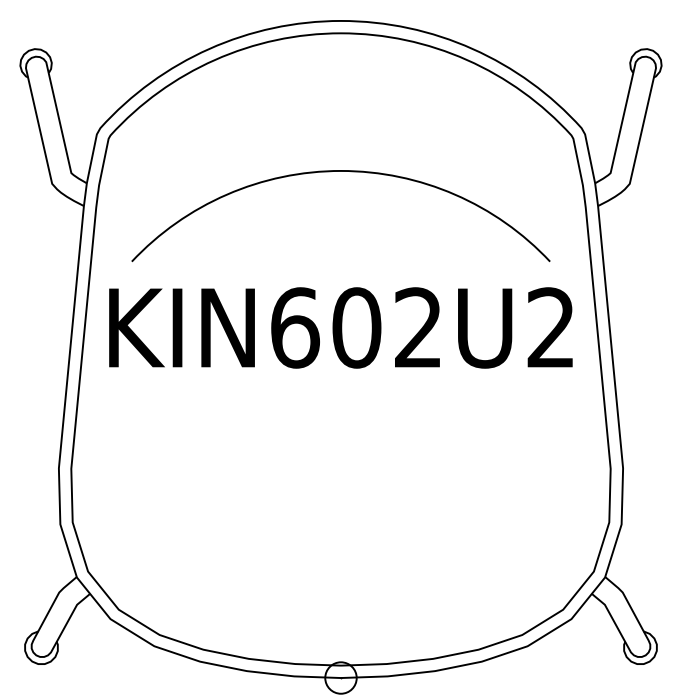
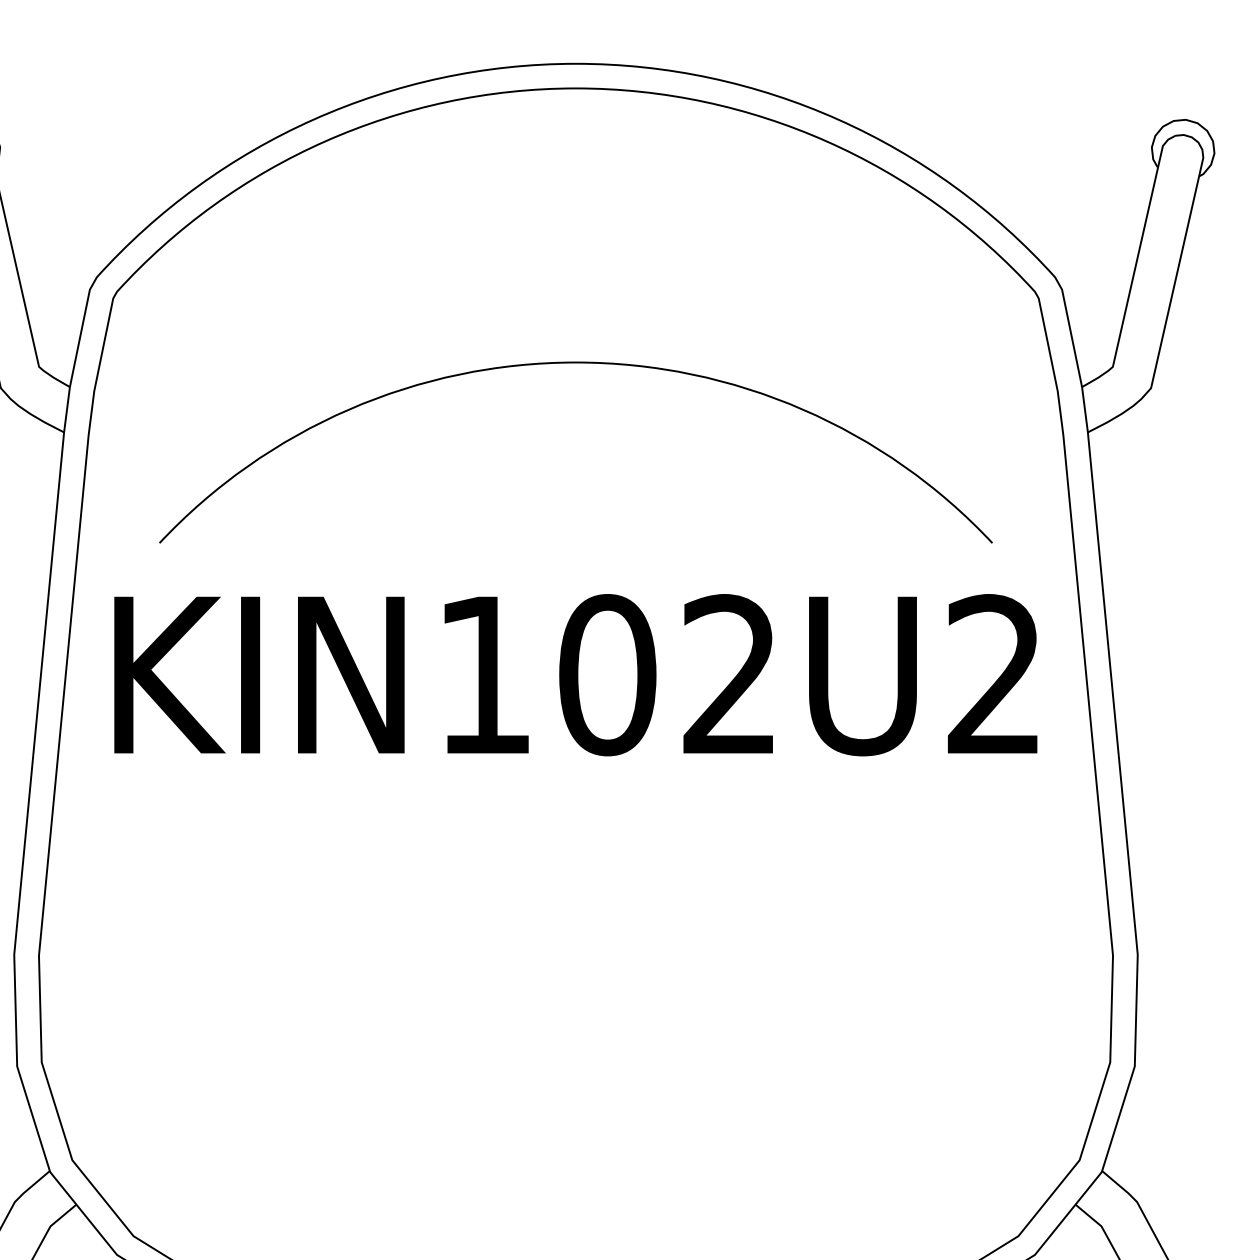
text: (295, 327) -> (485, 674), KIN602U2 -> KIN102U2

